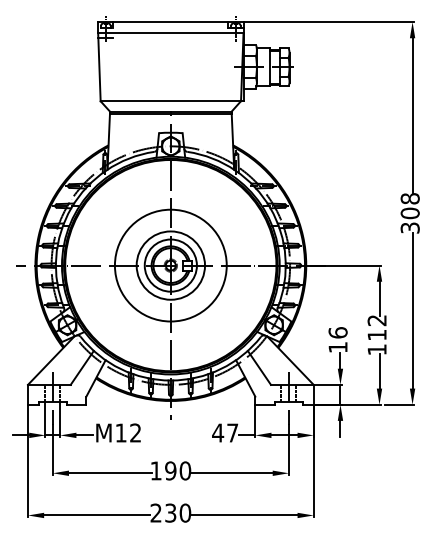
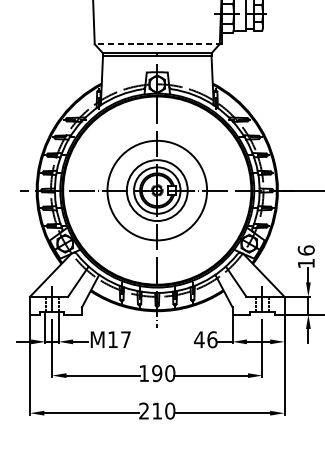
line: (171, 101) -> (157, 44), solid -> dashed
text: (135, 432) -> (125, 339), M12 -> M17
text: (232, 432) -> (212, 339), 47 -> 46
text: (170, 512) -> (156, 410), 230 -> 210

